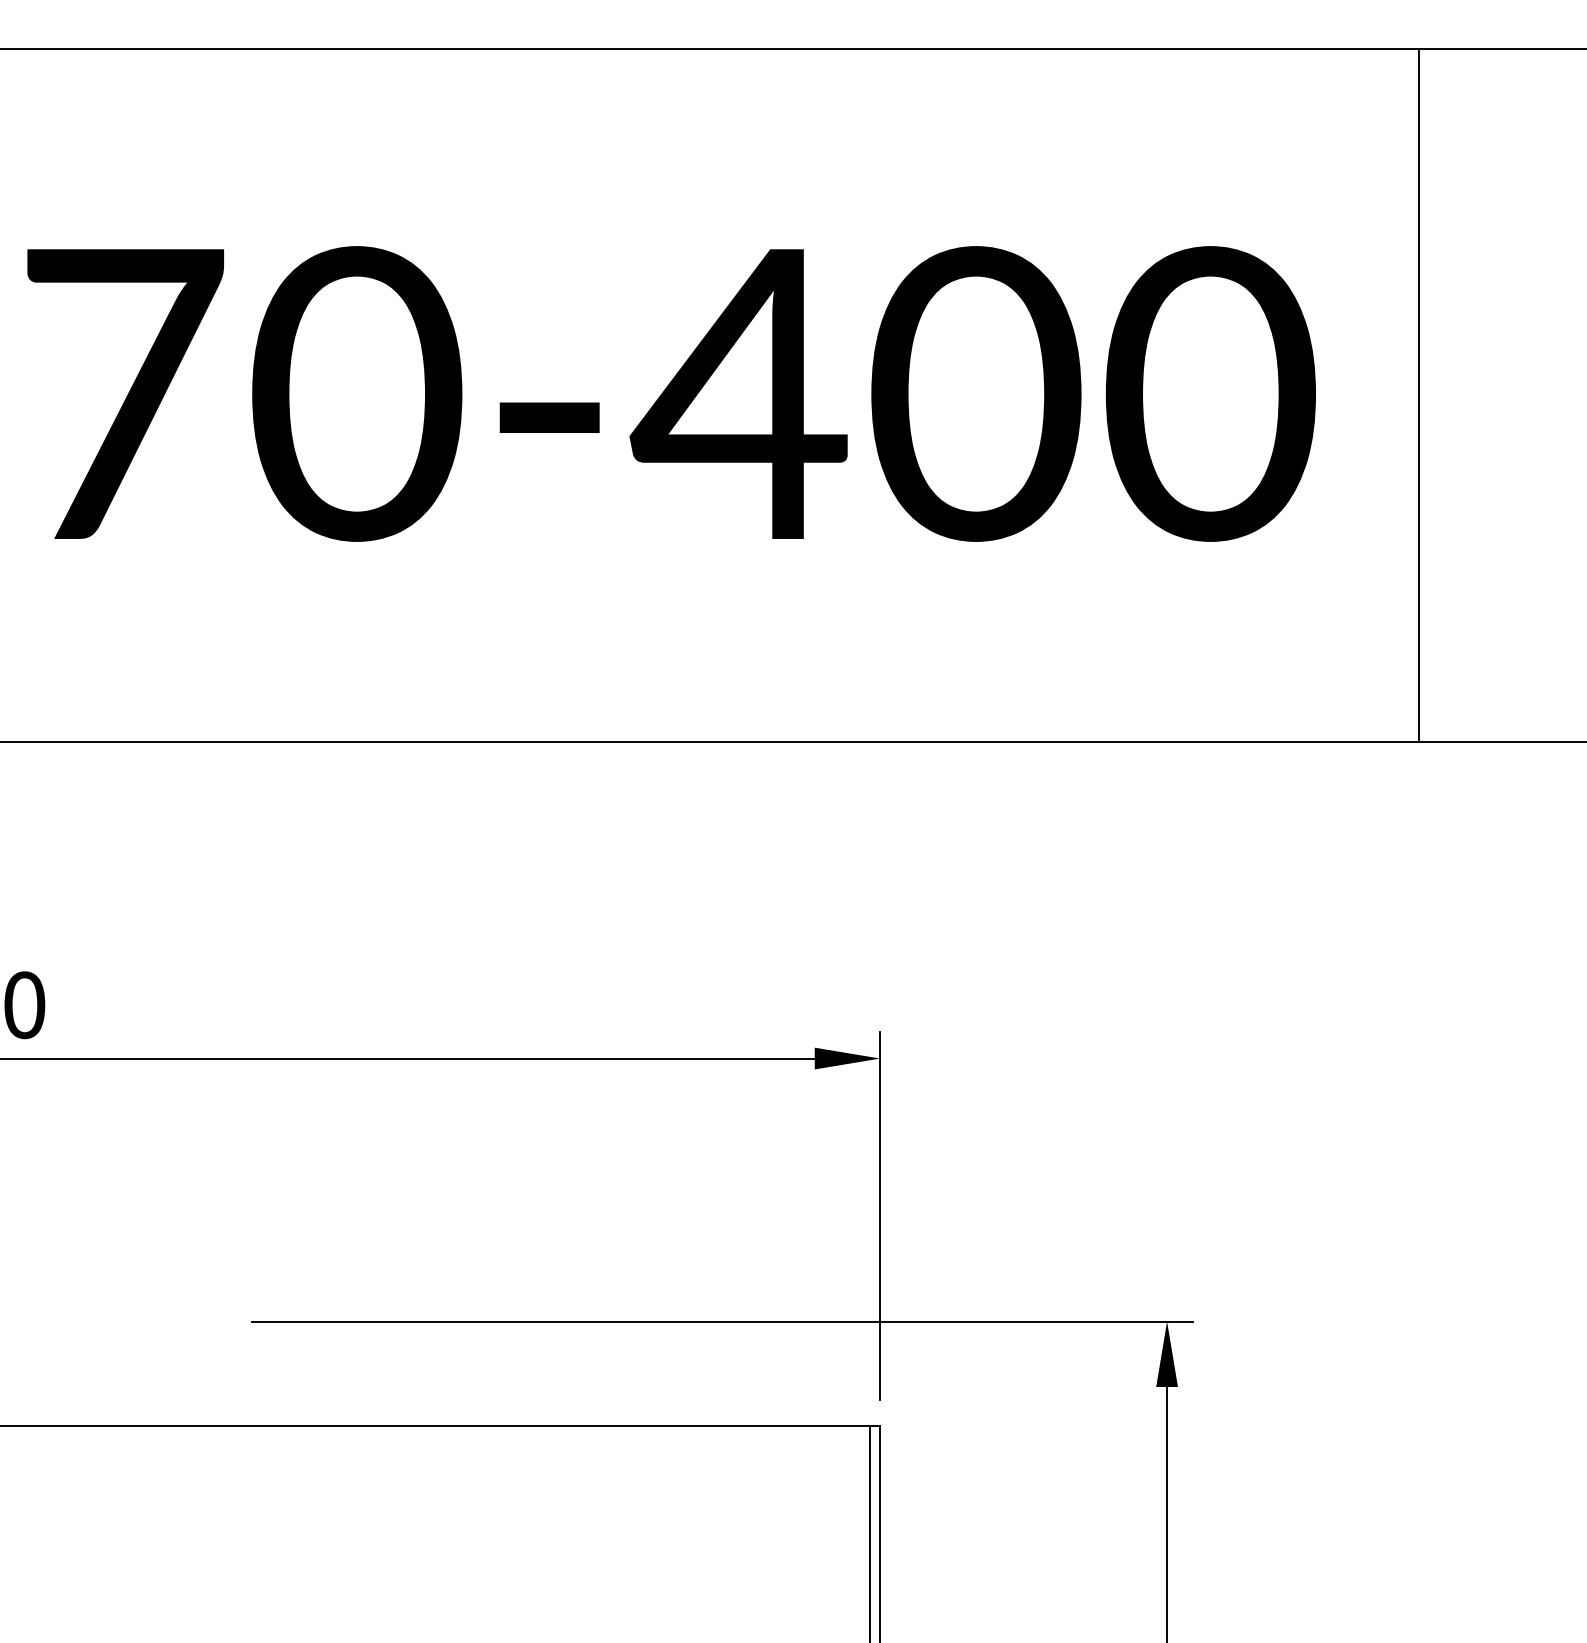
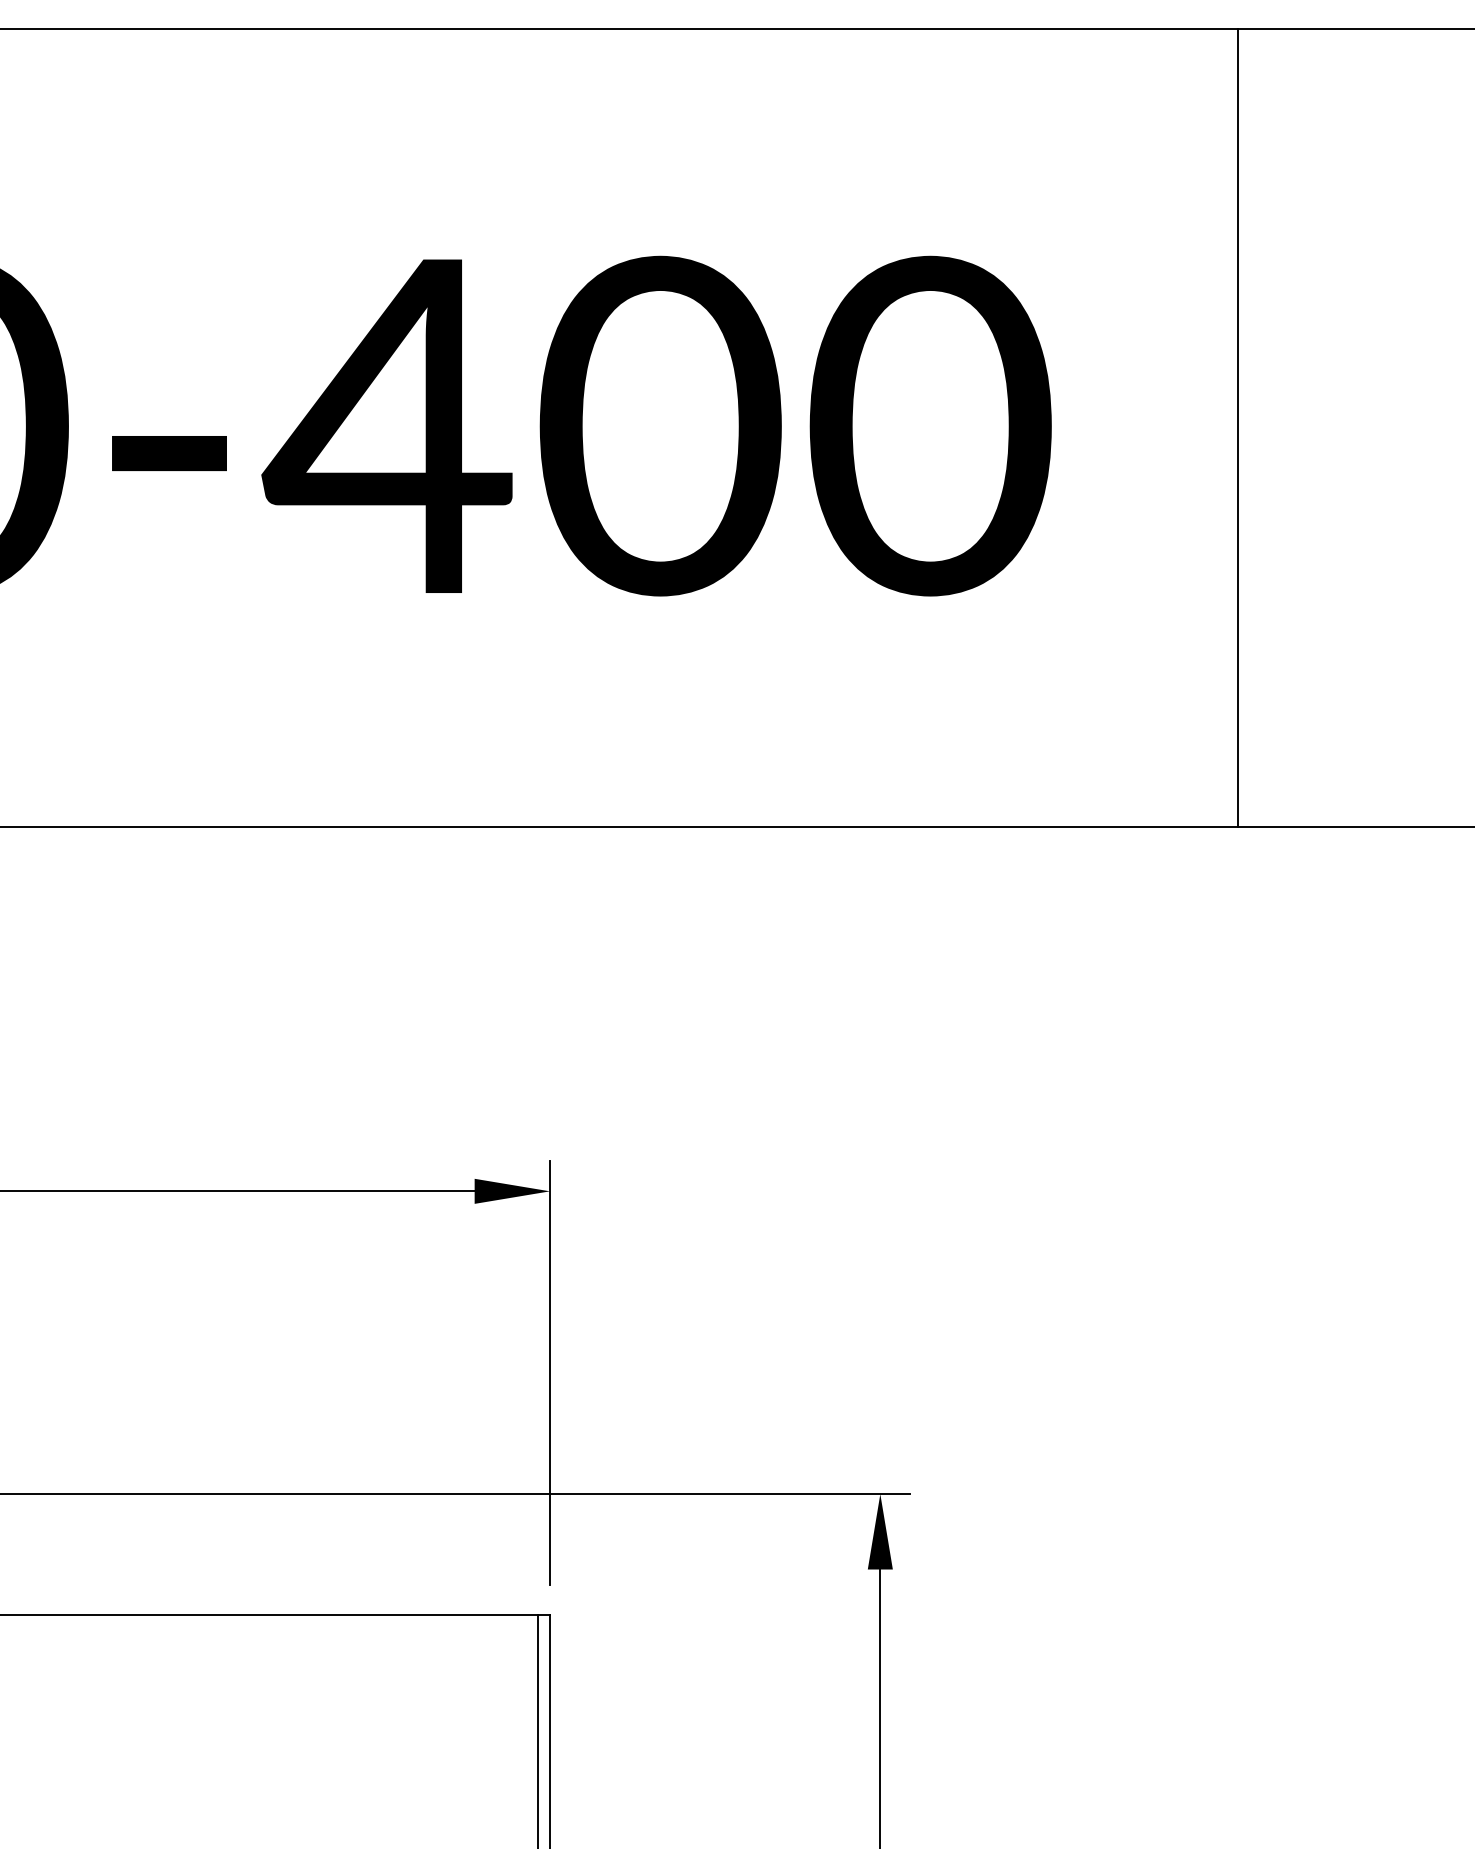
line: (1418, 395) -> (1237, 427), moved

